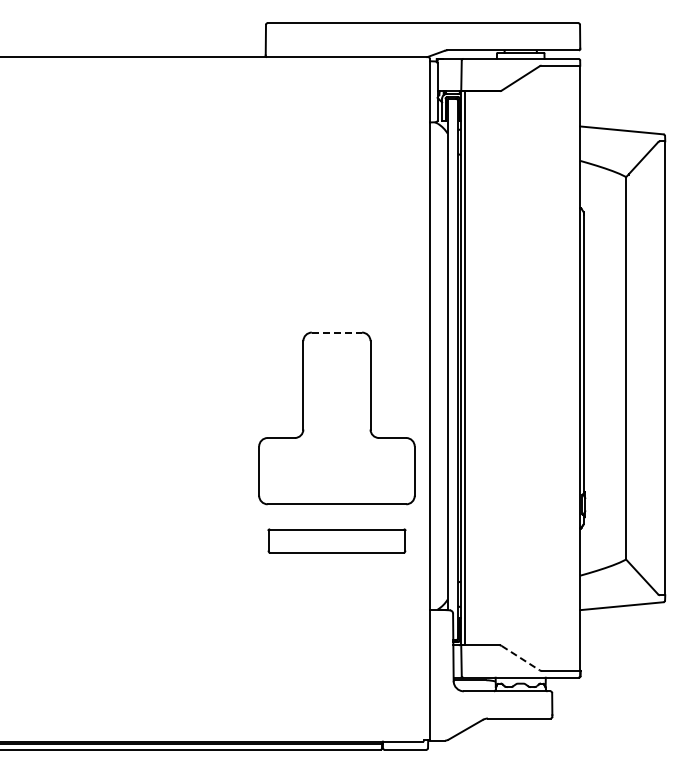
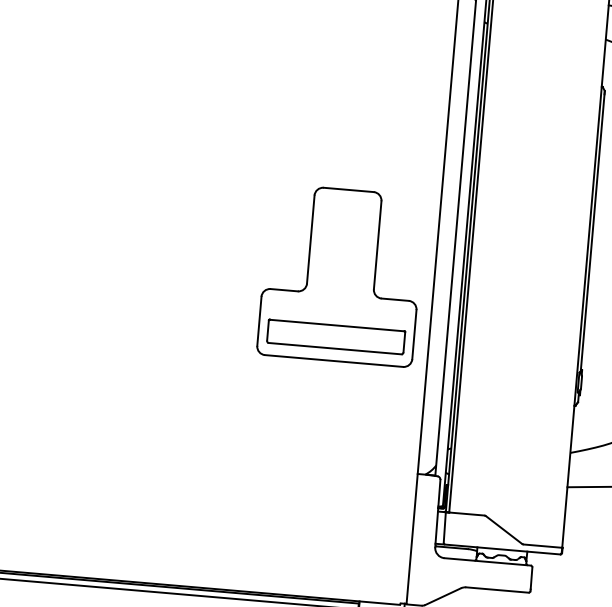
line: (337, 332) -> (349, 189), dashed -> solid
part: (336, 540) -> (335, 336), moved
line: (520, 658) -> (503, 530), dashed -> solid

